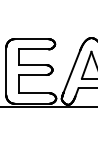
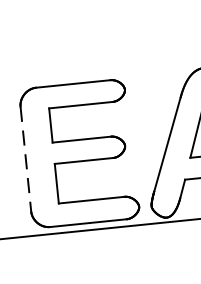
line: (6, 71) -> (26, 159), solid -> dashed

